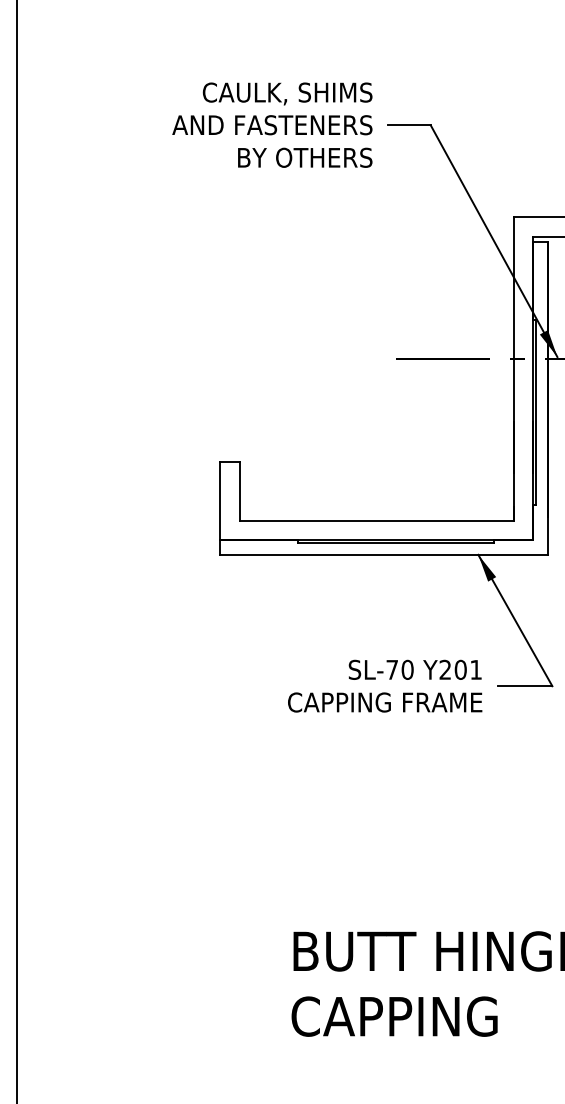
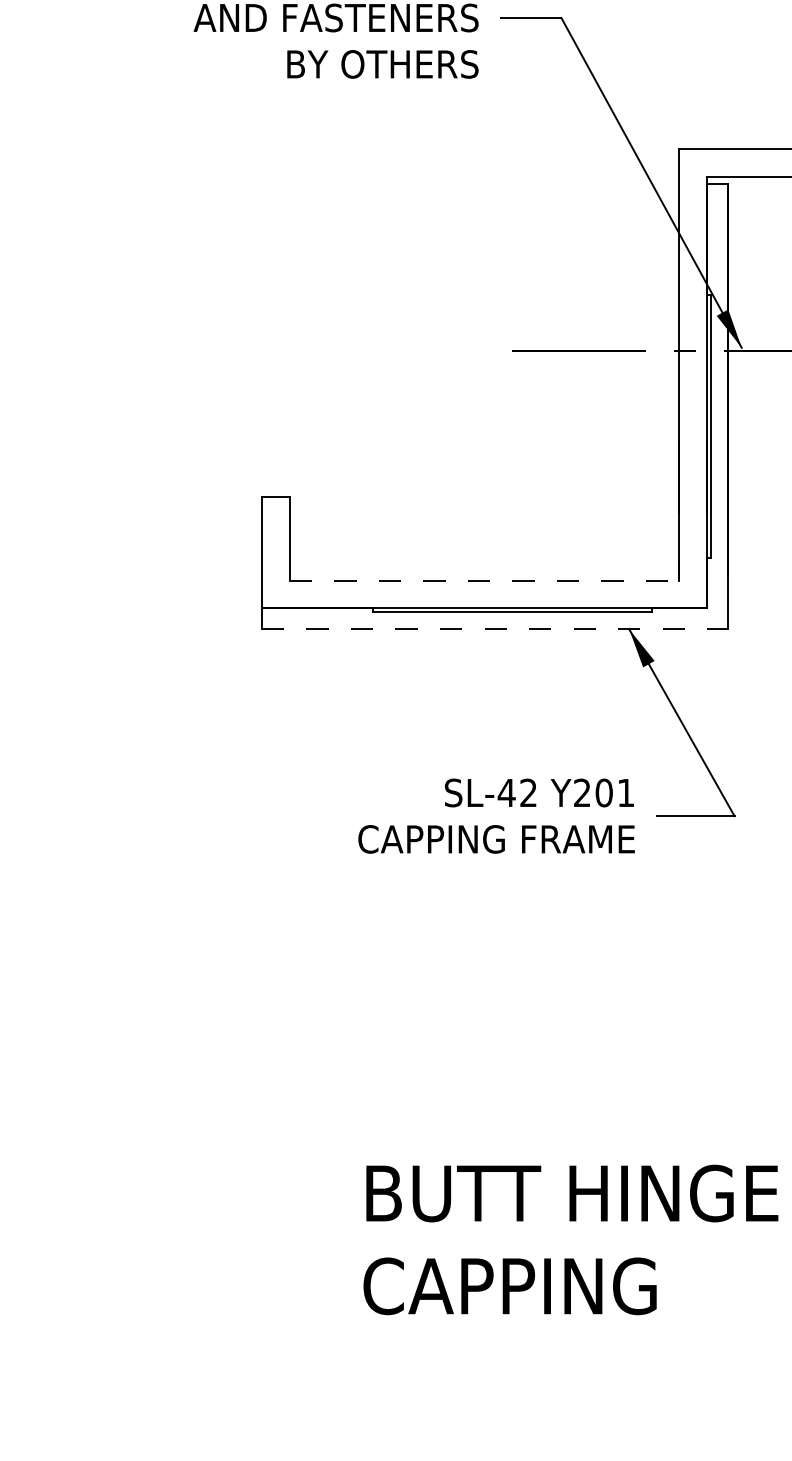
line: (376, 520) -> (484, 580), solid -> dashed
line: (383, 554) -> (494, 628), solid -> dashed
text: (399, 669) -> (517, 792), SL-70 -> SL-42

